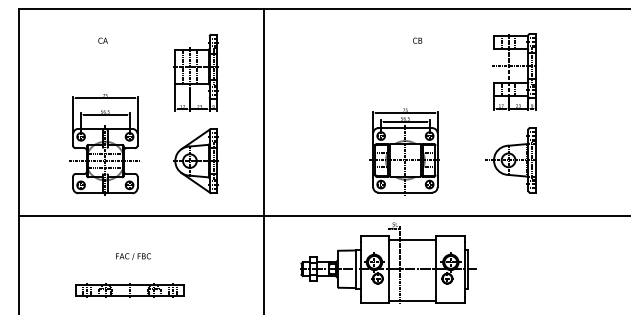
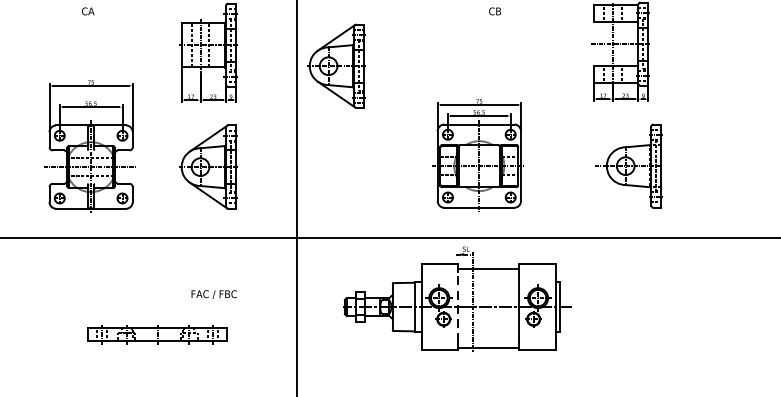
part: (294, 83) -> (335, 66), added
part: (510, 160) -> (628, 166), moved
text: (133, 256) -> (214, 294), moved
line: (389, 268) -> (458, 306), solid -> dashed
part: (129, 290) -> (157, 334), moved

